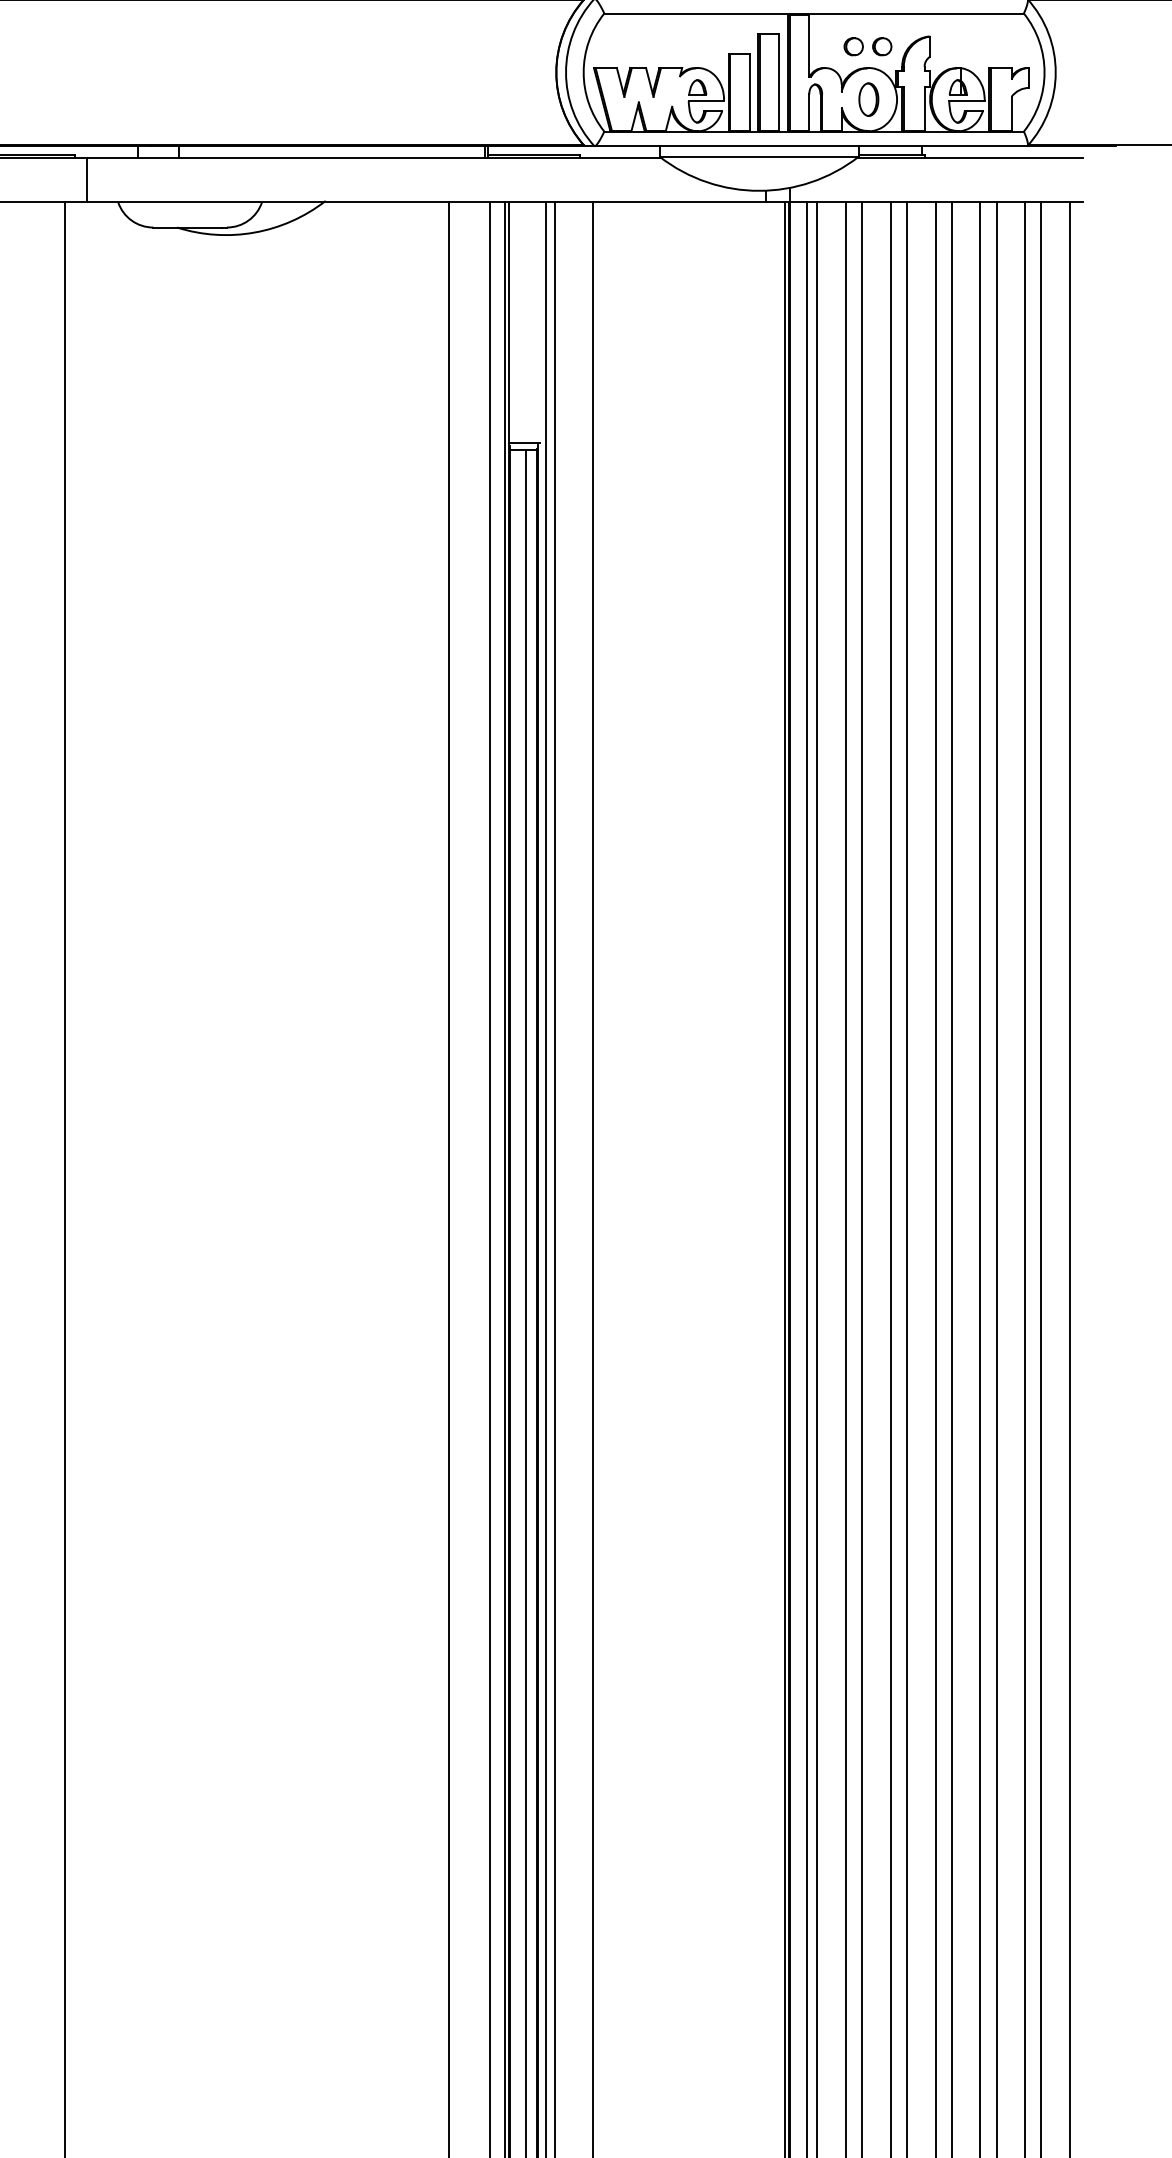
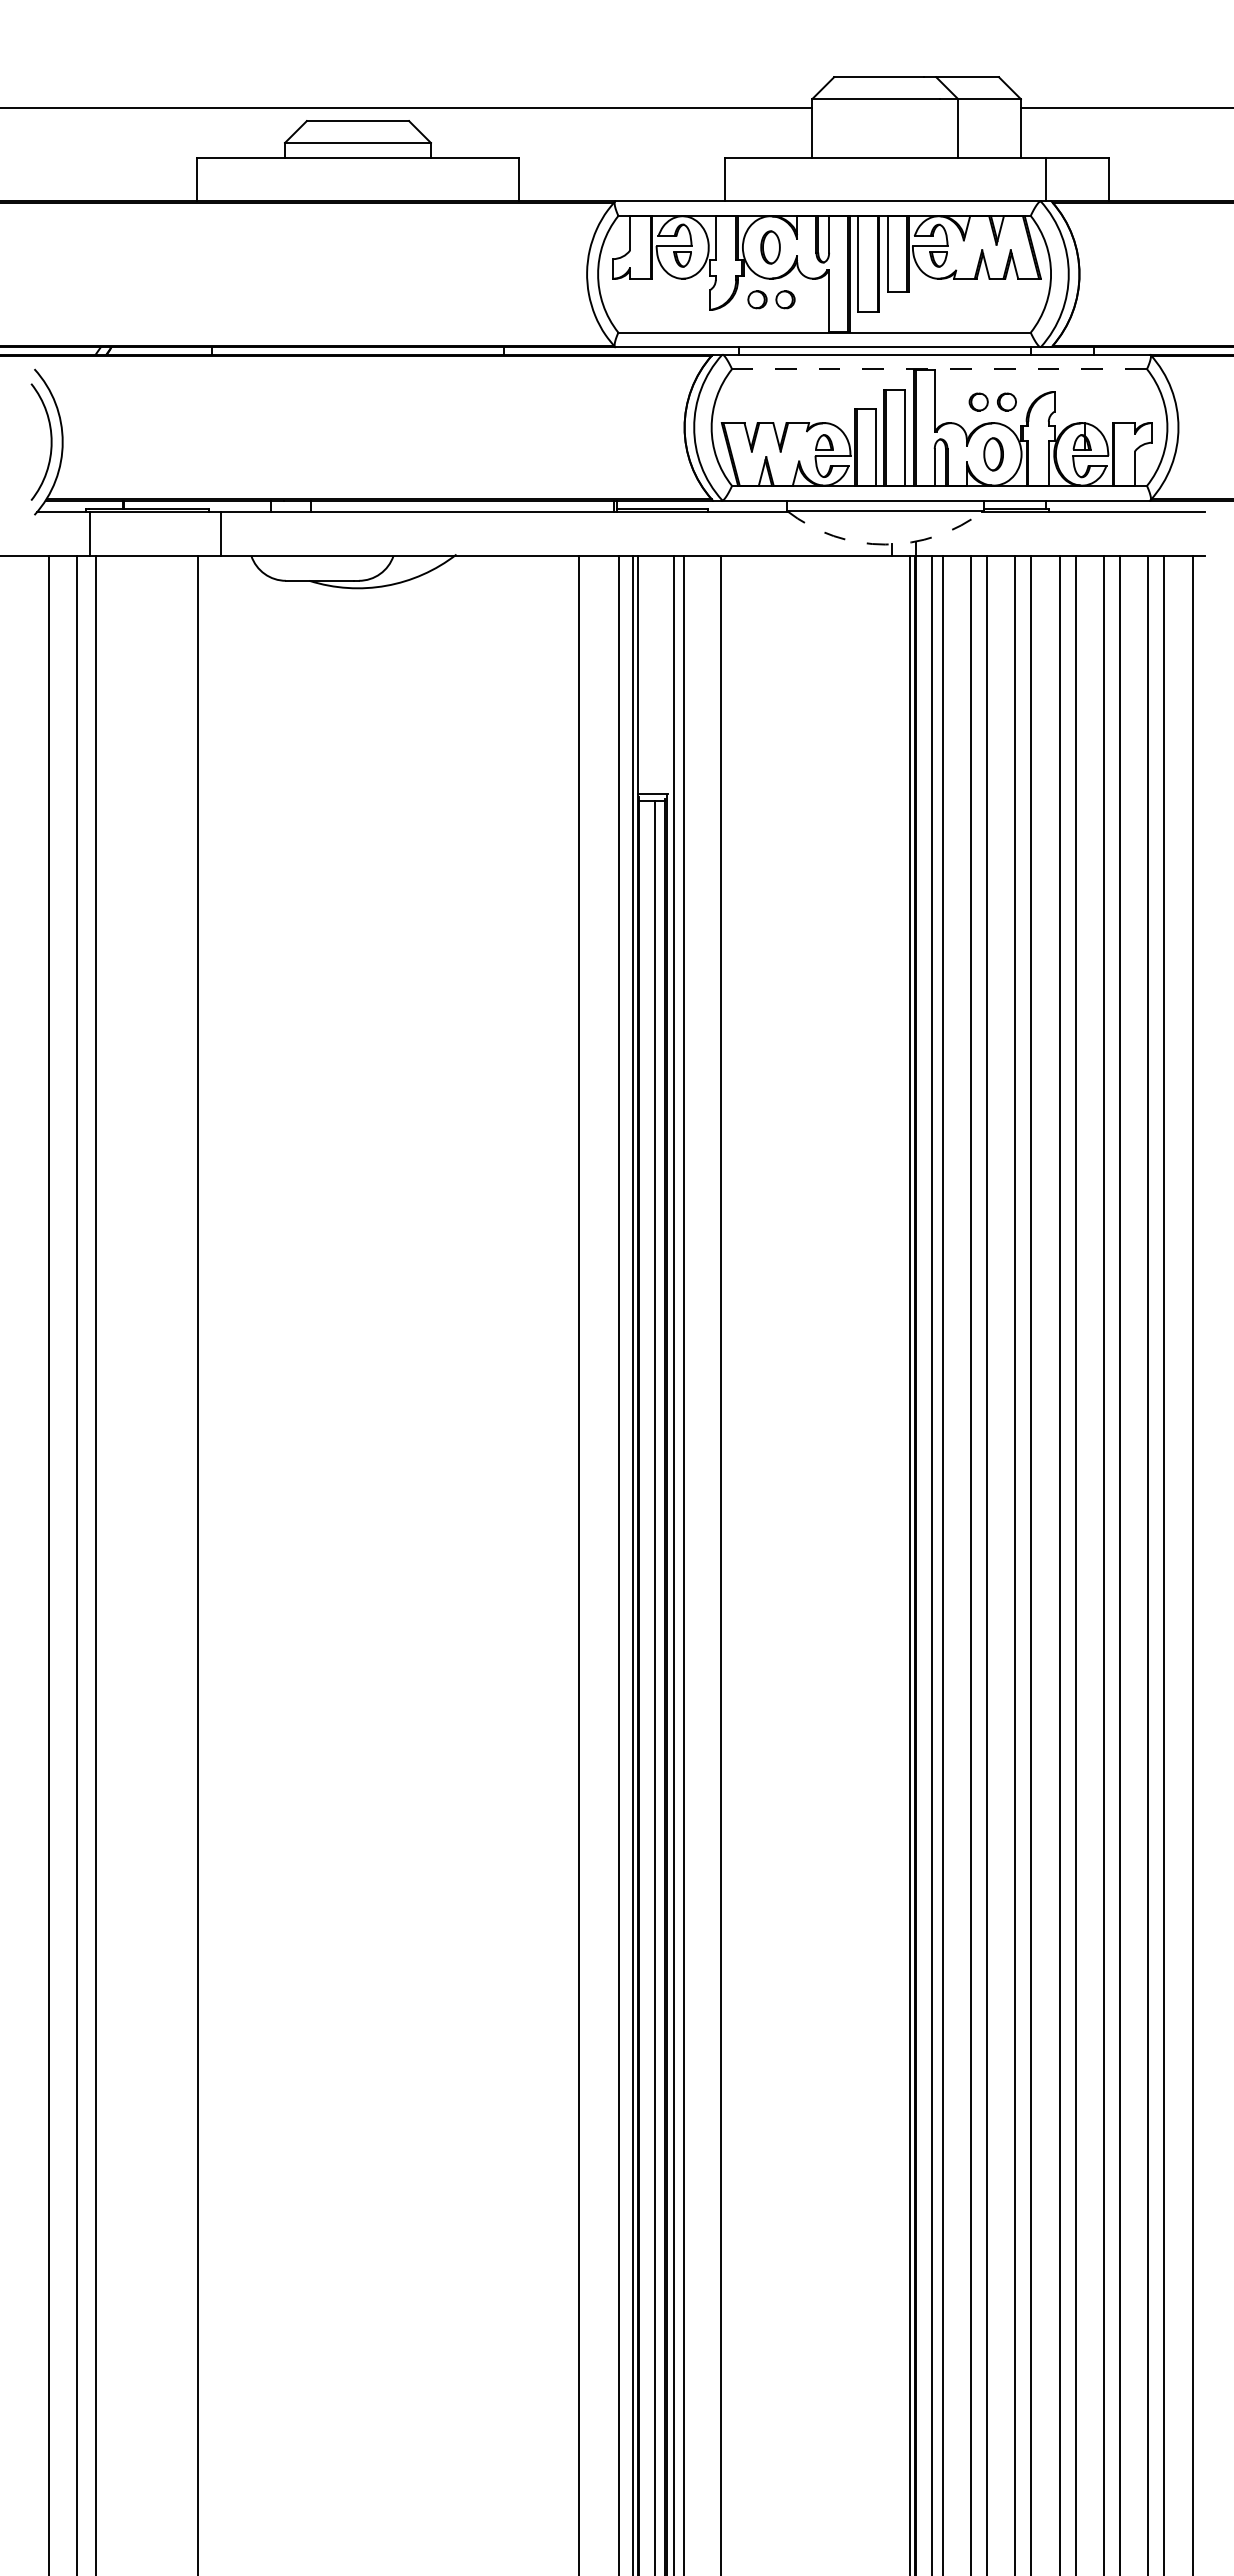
line: (814, 13) -> (939, 369), solid -> dashed
arc: (759, 190) -> (885, 544), solid -> dashed

